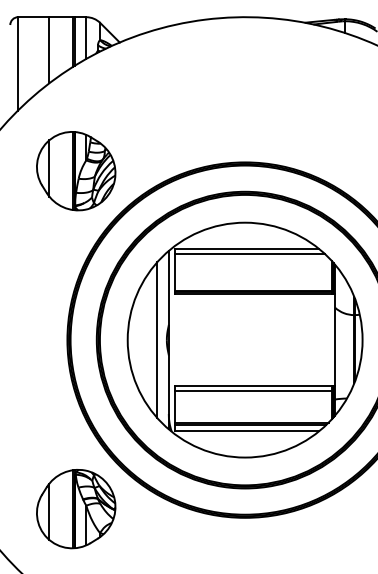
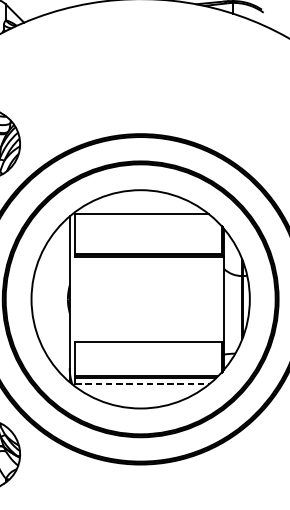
line: (249, 254) -> (144, 219), removed
line: (157, 340) -> (59, 299), removed
line: (253, 391) -> (148, 347), removed
line: (247, 431) -> (142, 384), solid -> dashed

